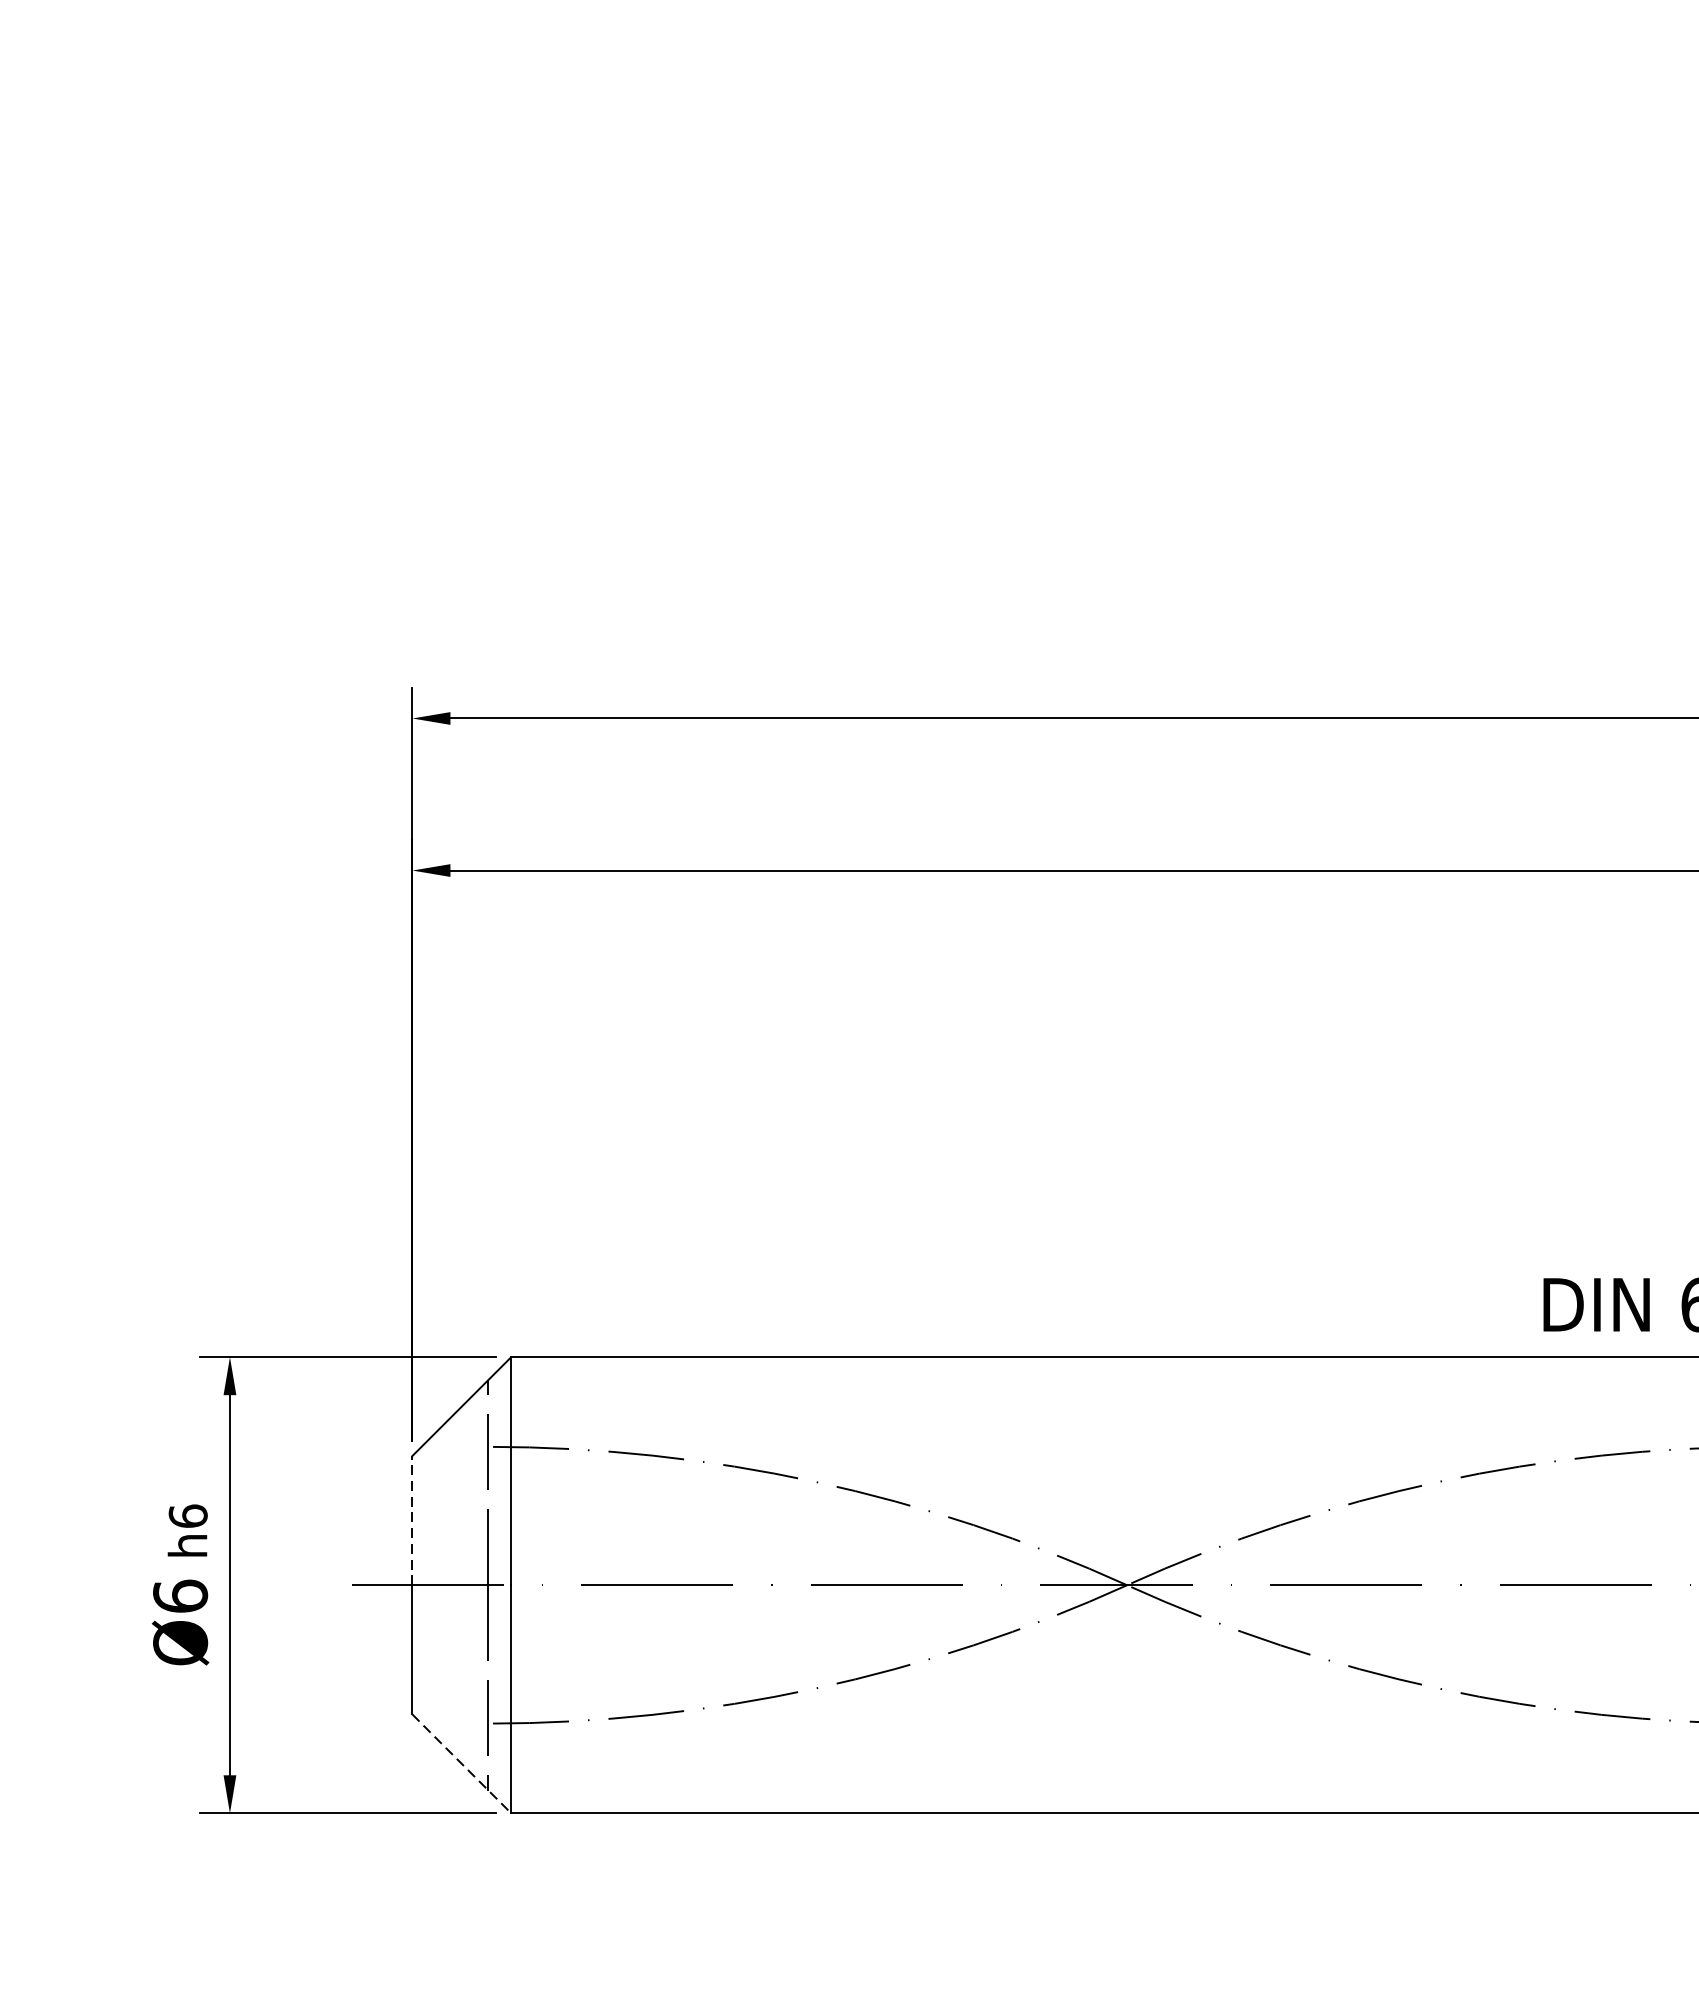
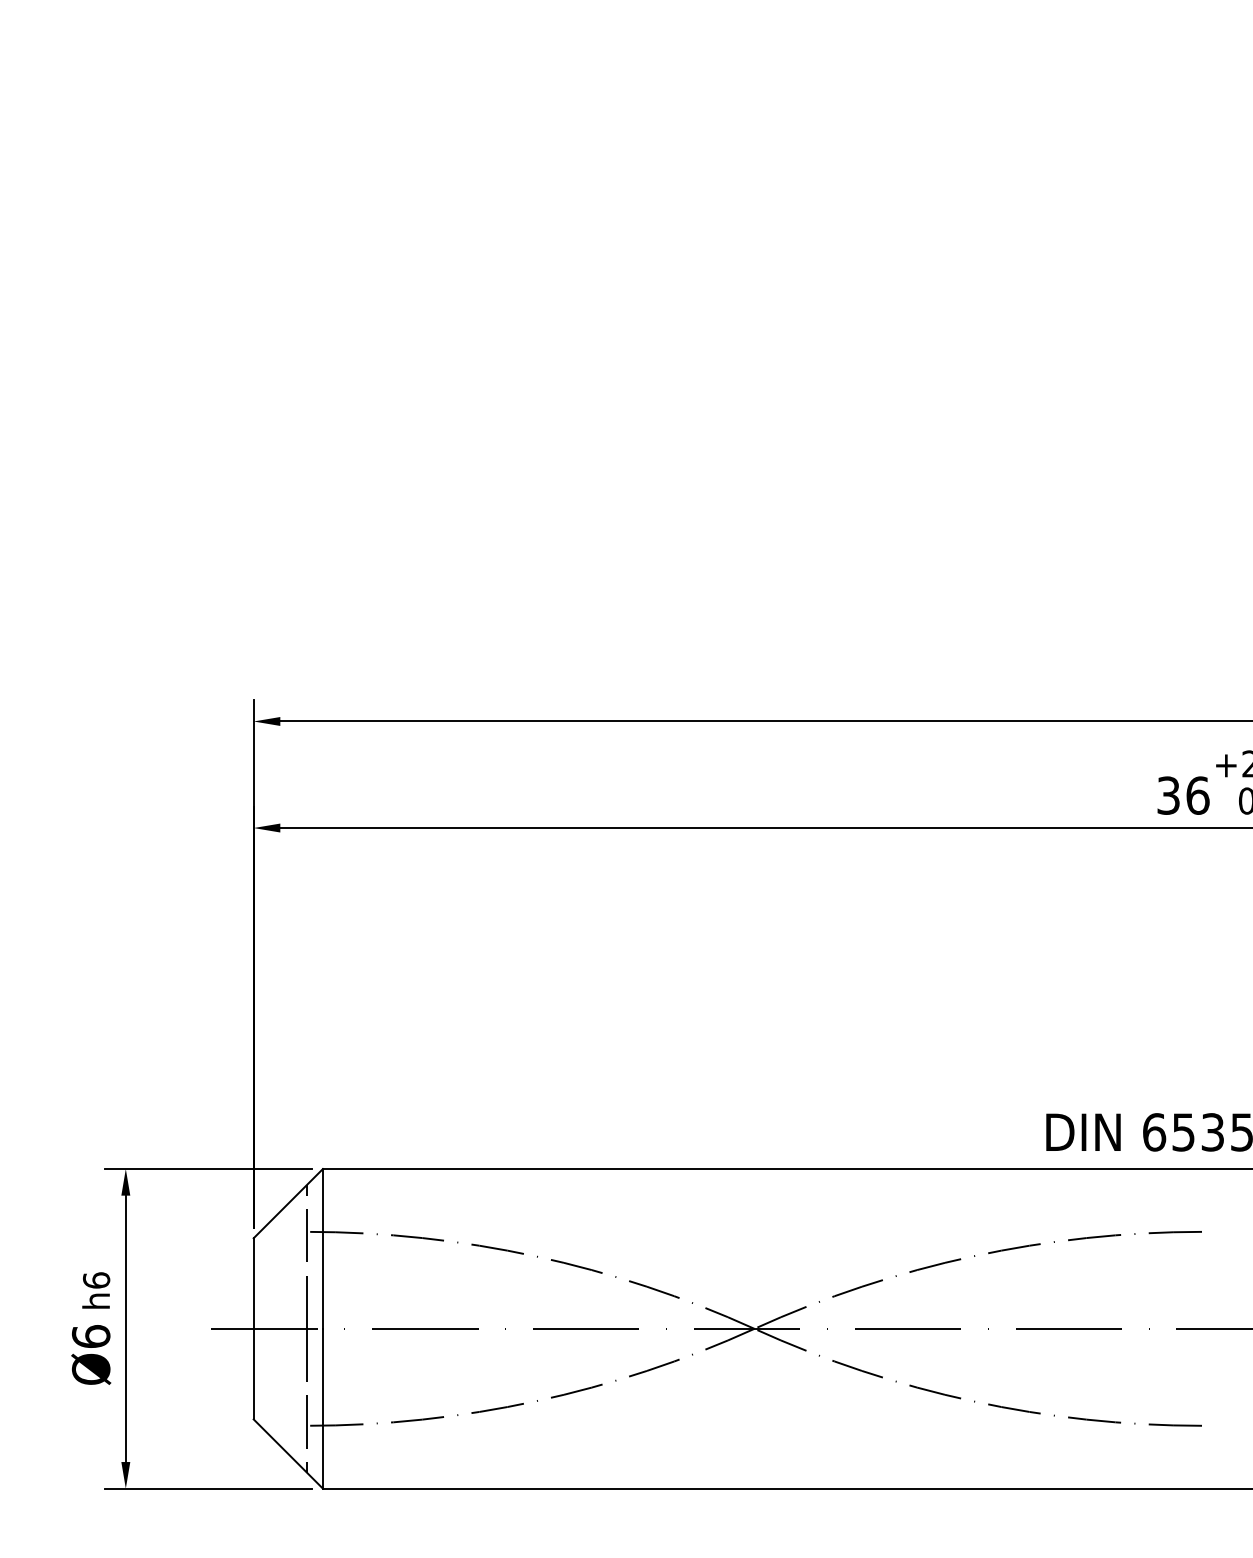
line: (412, 1520) -> (253, 1283), dashed -> solid
line: (462, 1764) -> (288, 1454), dashed -> solid

